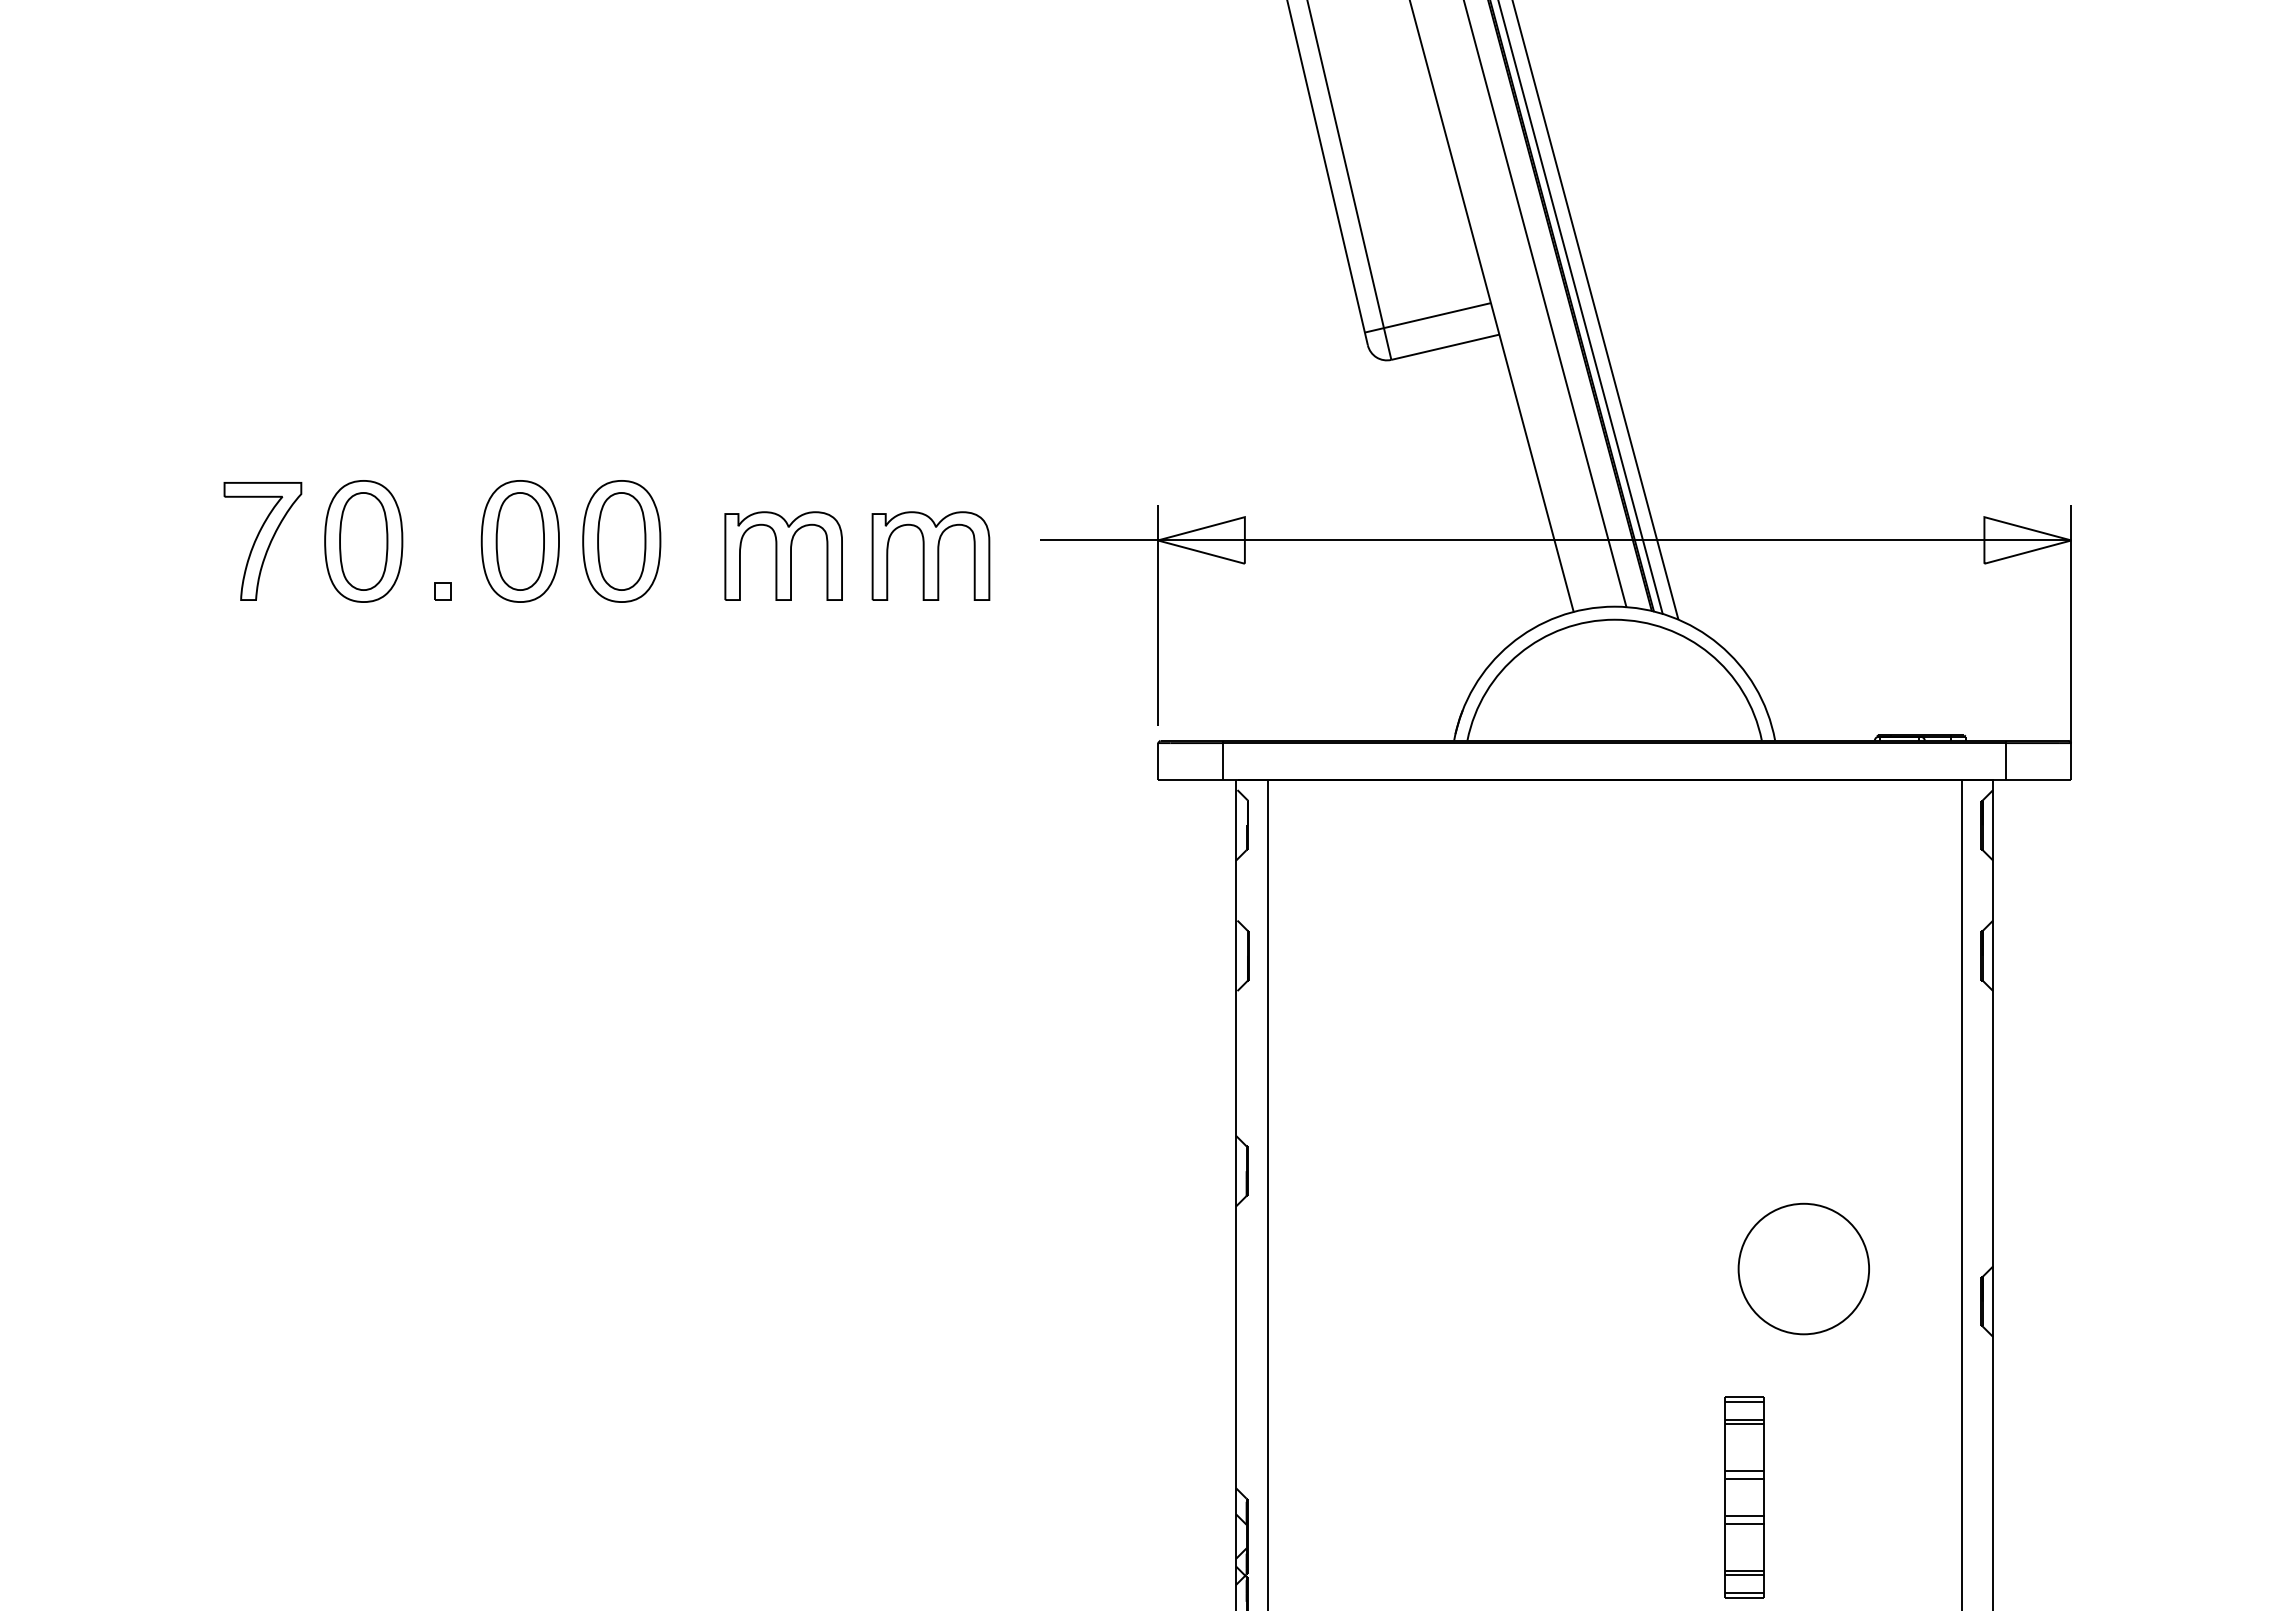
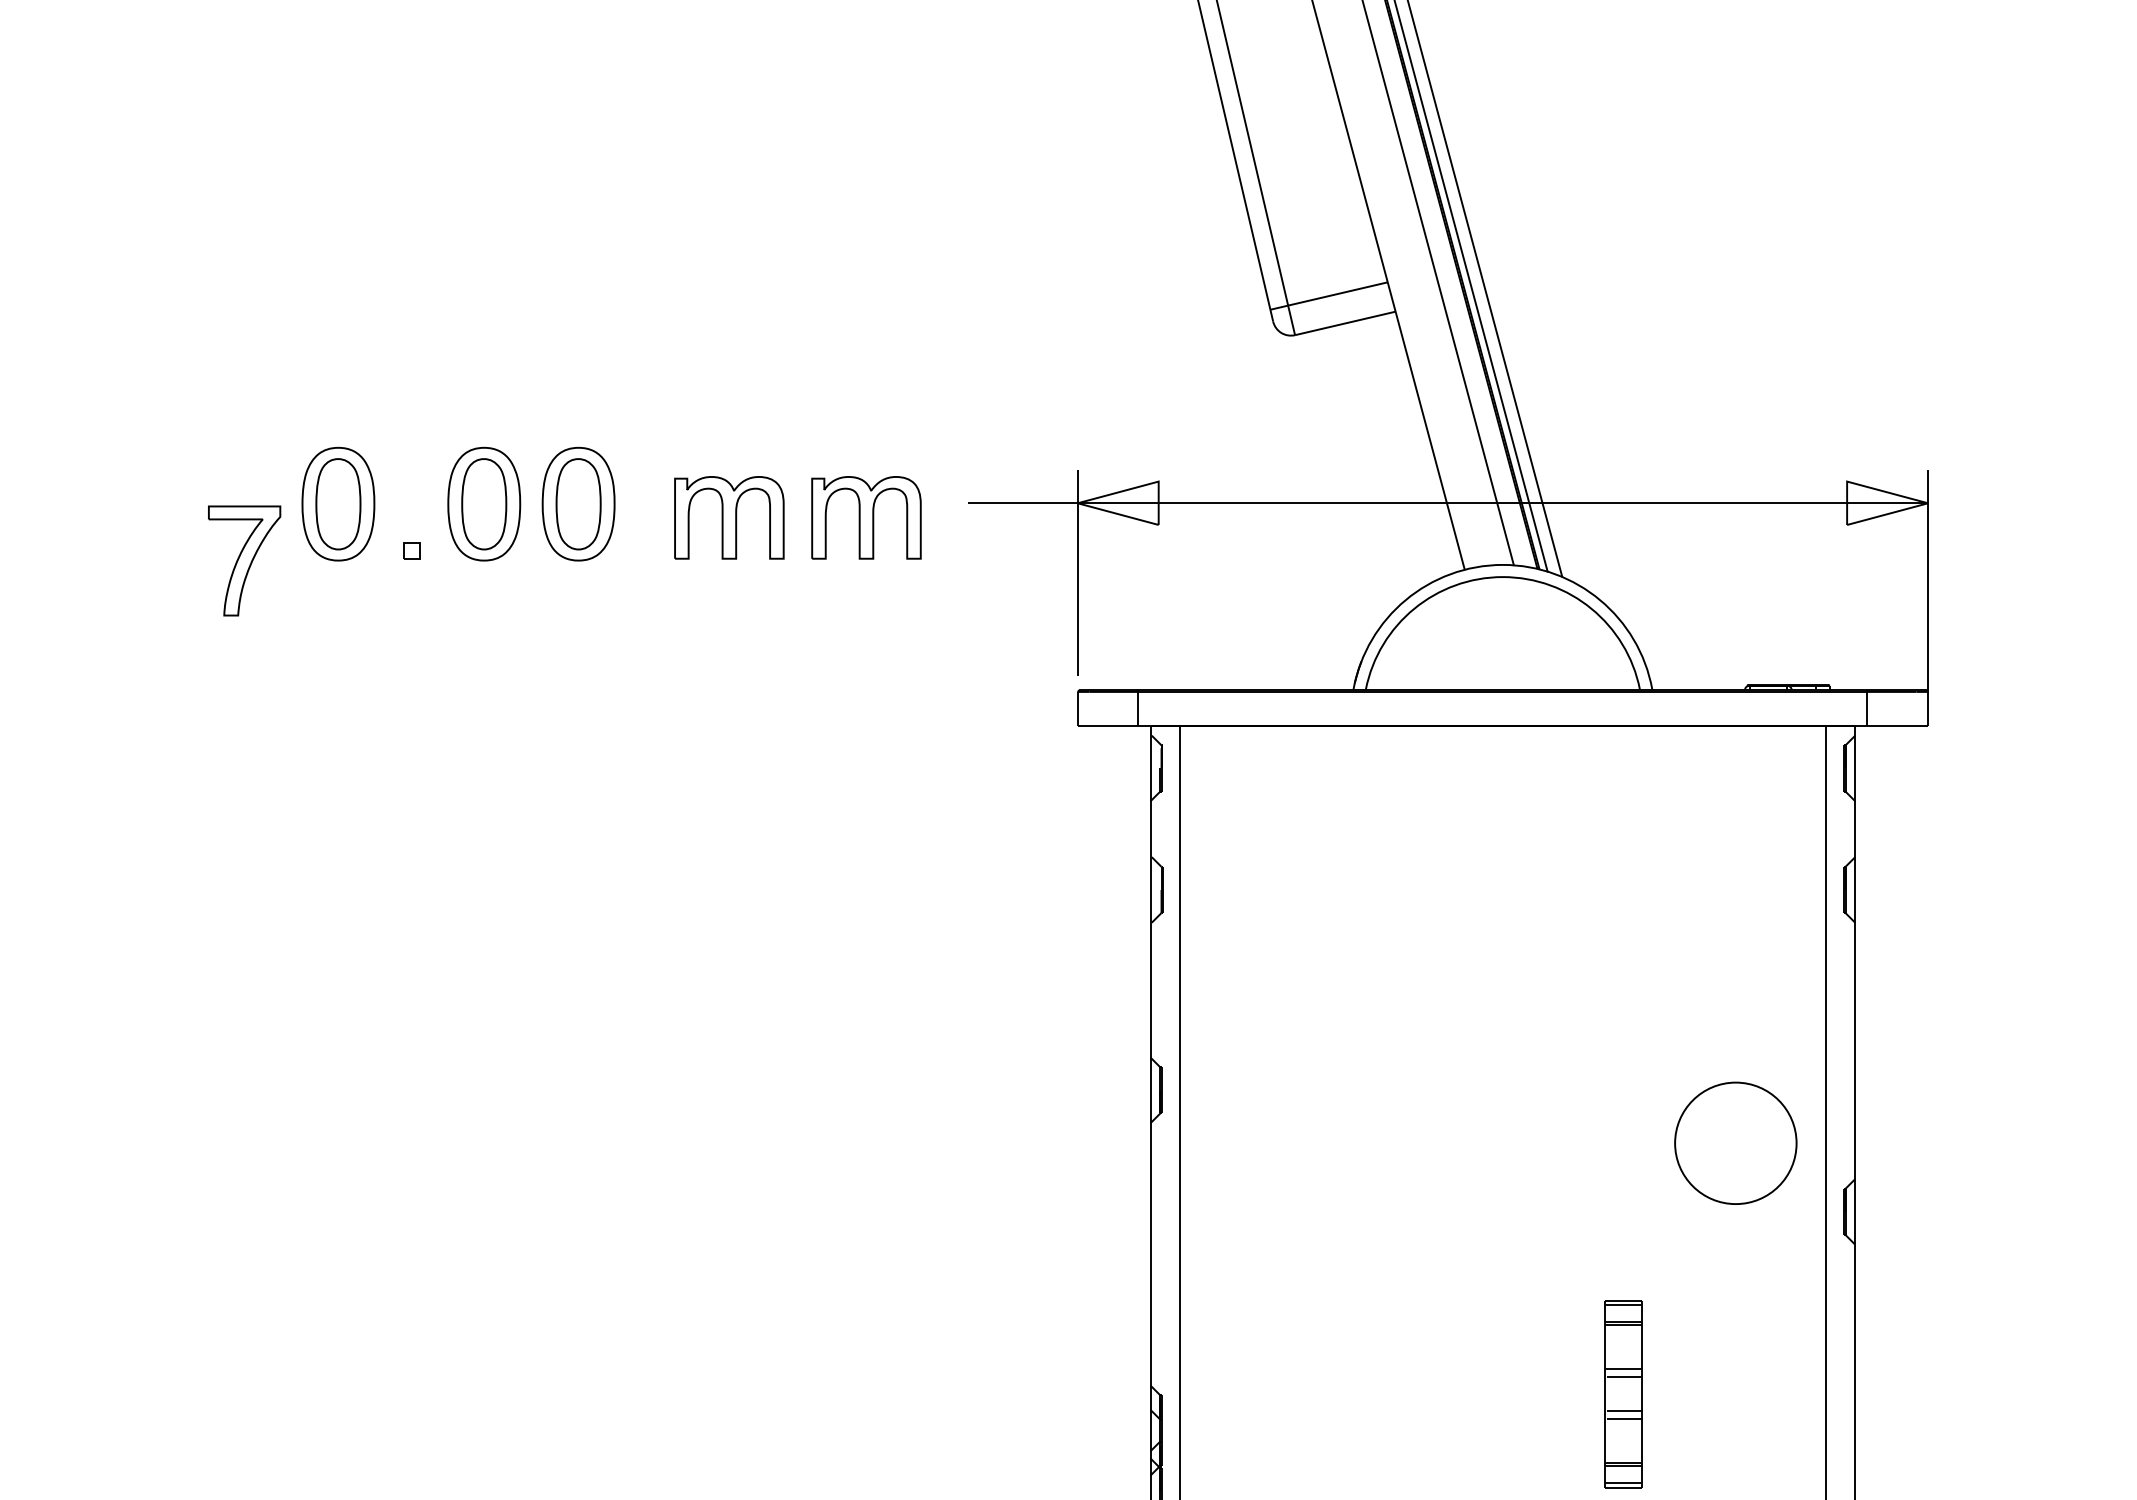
part: (262, 541) -> (244, 561), moved
part: (1803, 1268) -> (1735, 1142), moved

